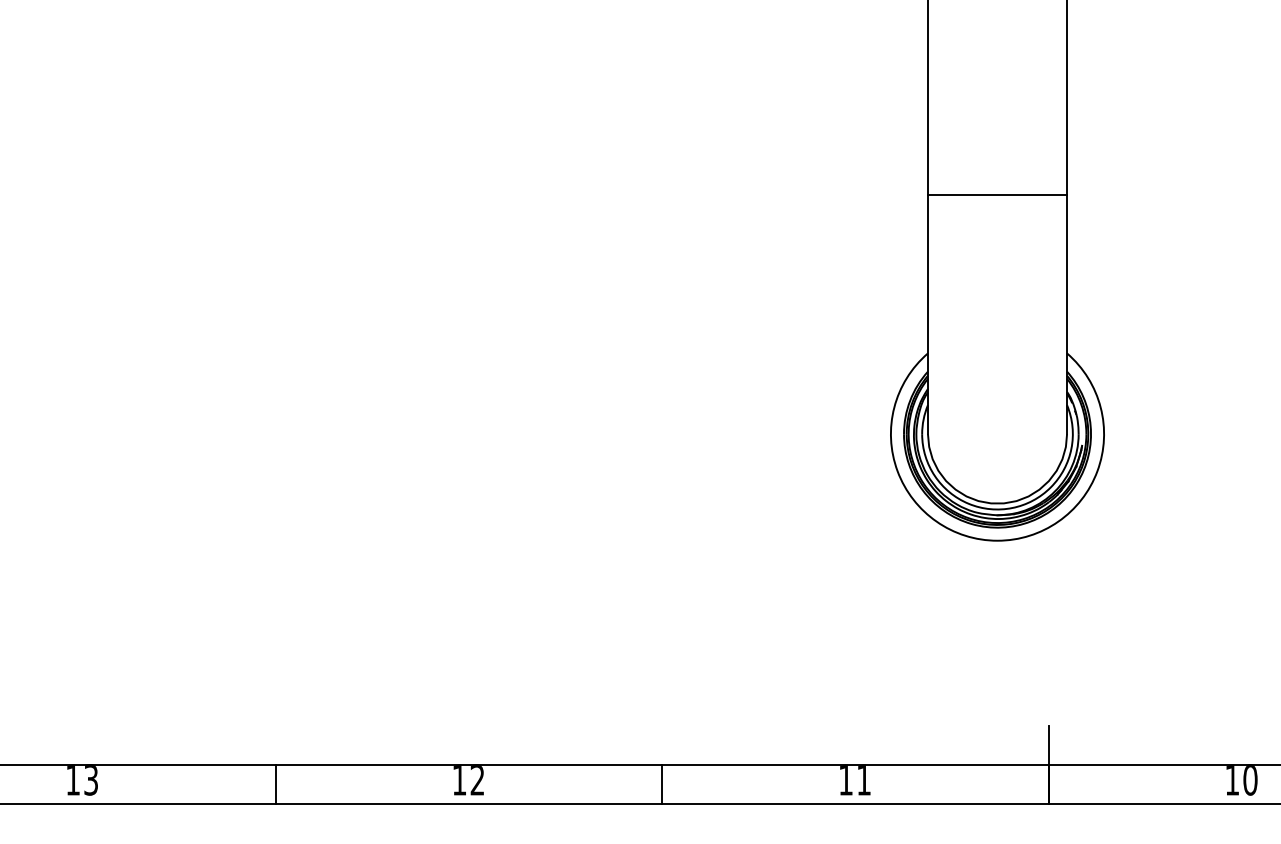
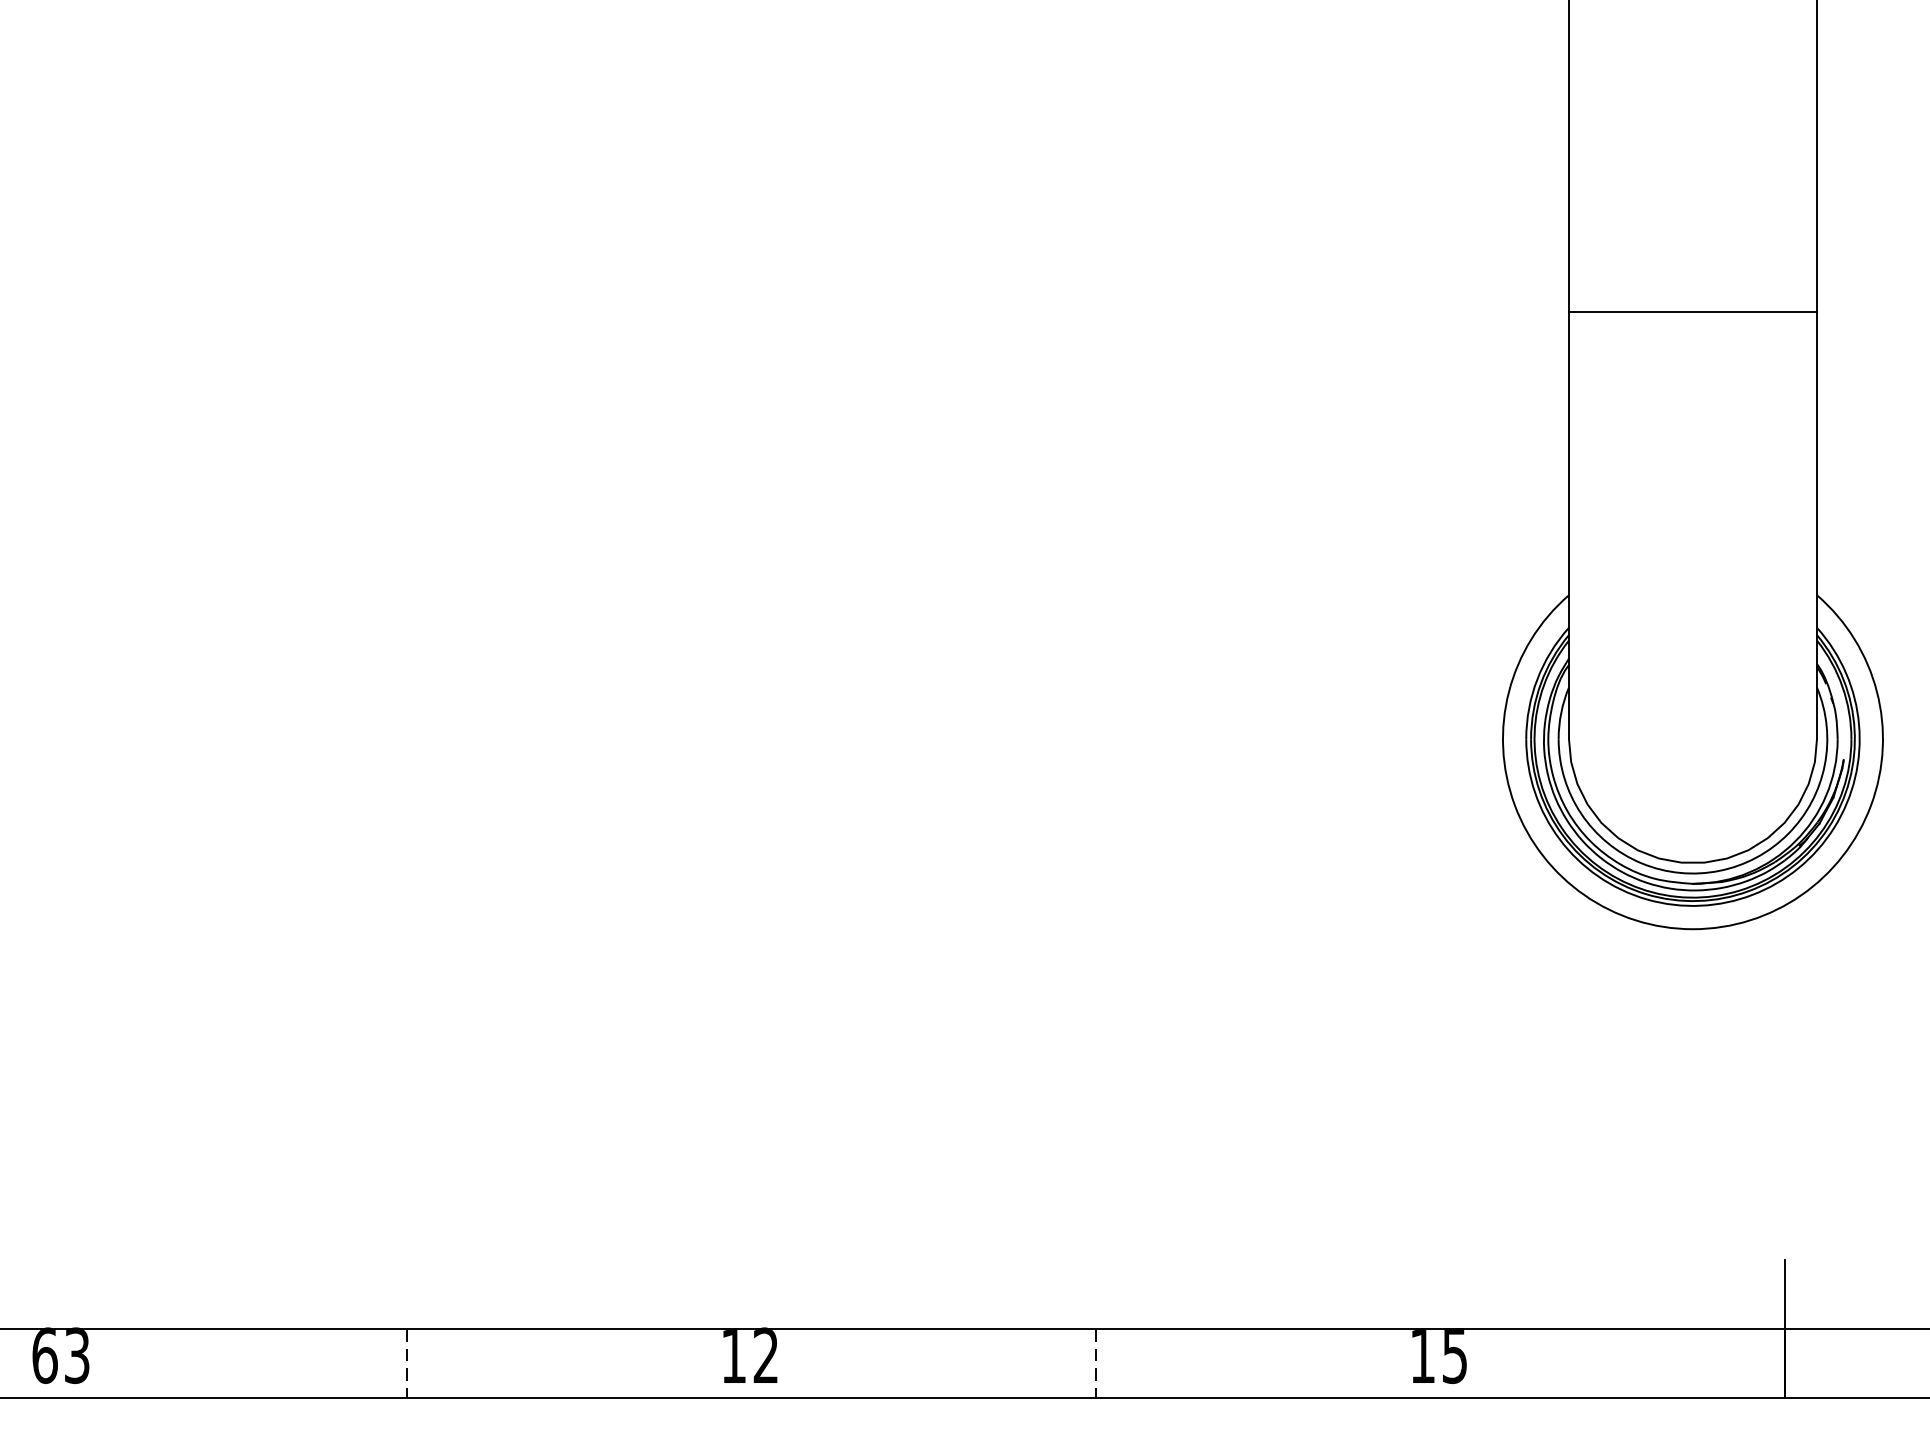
text: (73, 780) -> (45, 1356), 13 -> 63
text: (863, 780) -> (1454, 1356), 11 -> 15
line: (276, 784) -> (407, 1363), solid -> dashed
line: (662, 784) -> (1095, 1363), solid -> dashed

